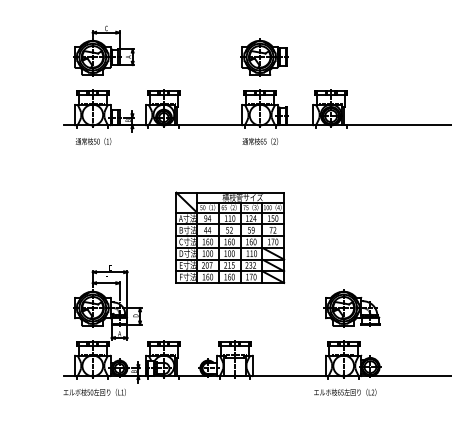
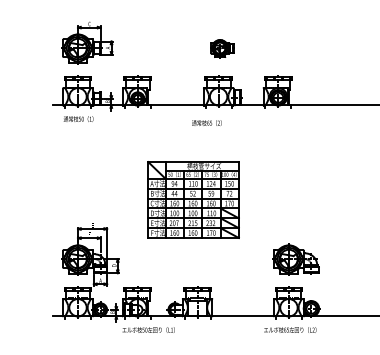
part: (264, 57) -> (222, 48), size x0.6
text: (259, 140) -> (206, 122), moved
text: (94, 391) -> (148, 329), moved

